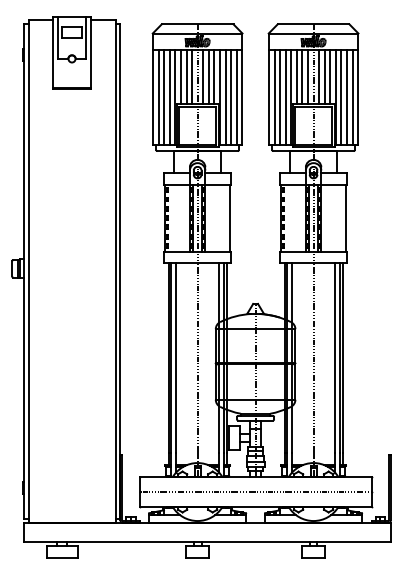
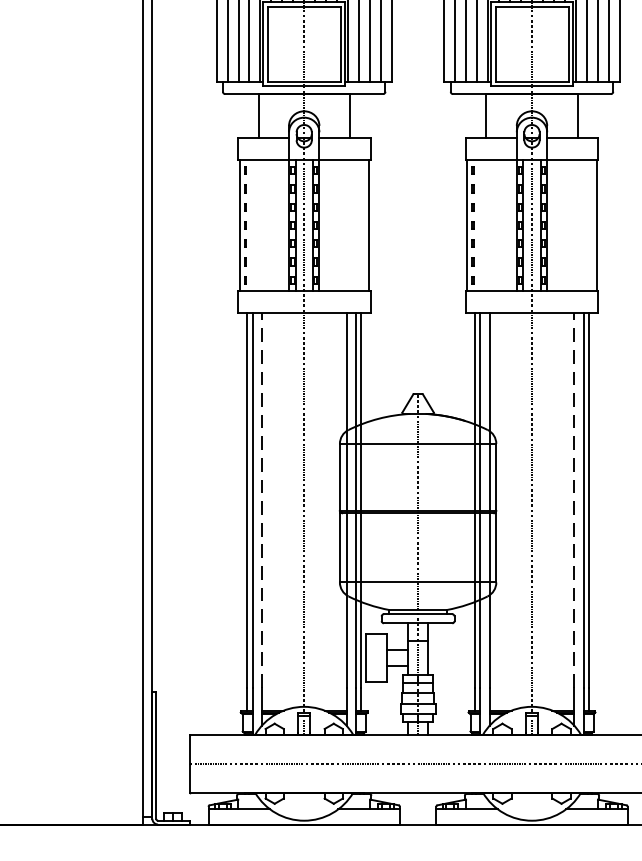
line: (176, 357) -> (262, 499), solid -> dashed
line: (335, 357) -> (575, 499), solid -> dashed

